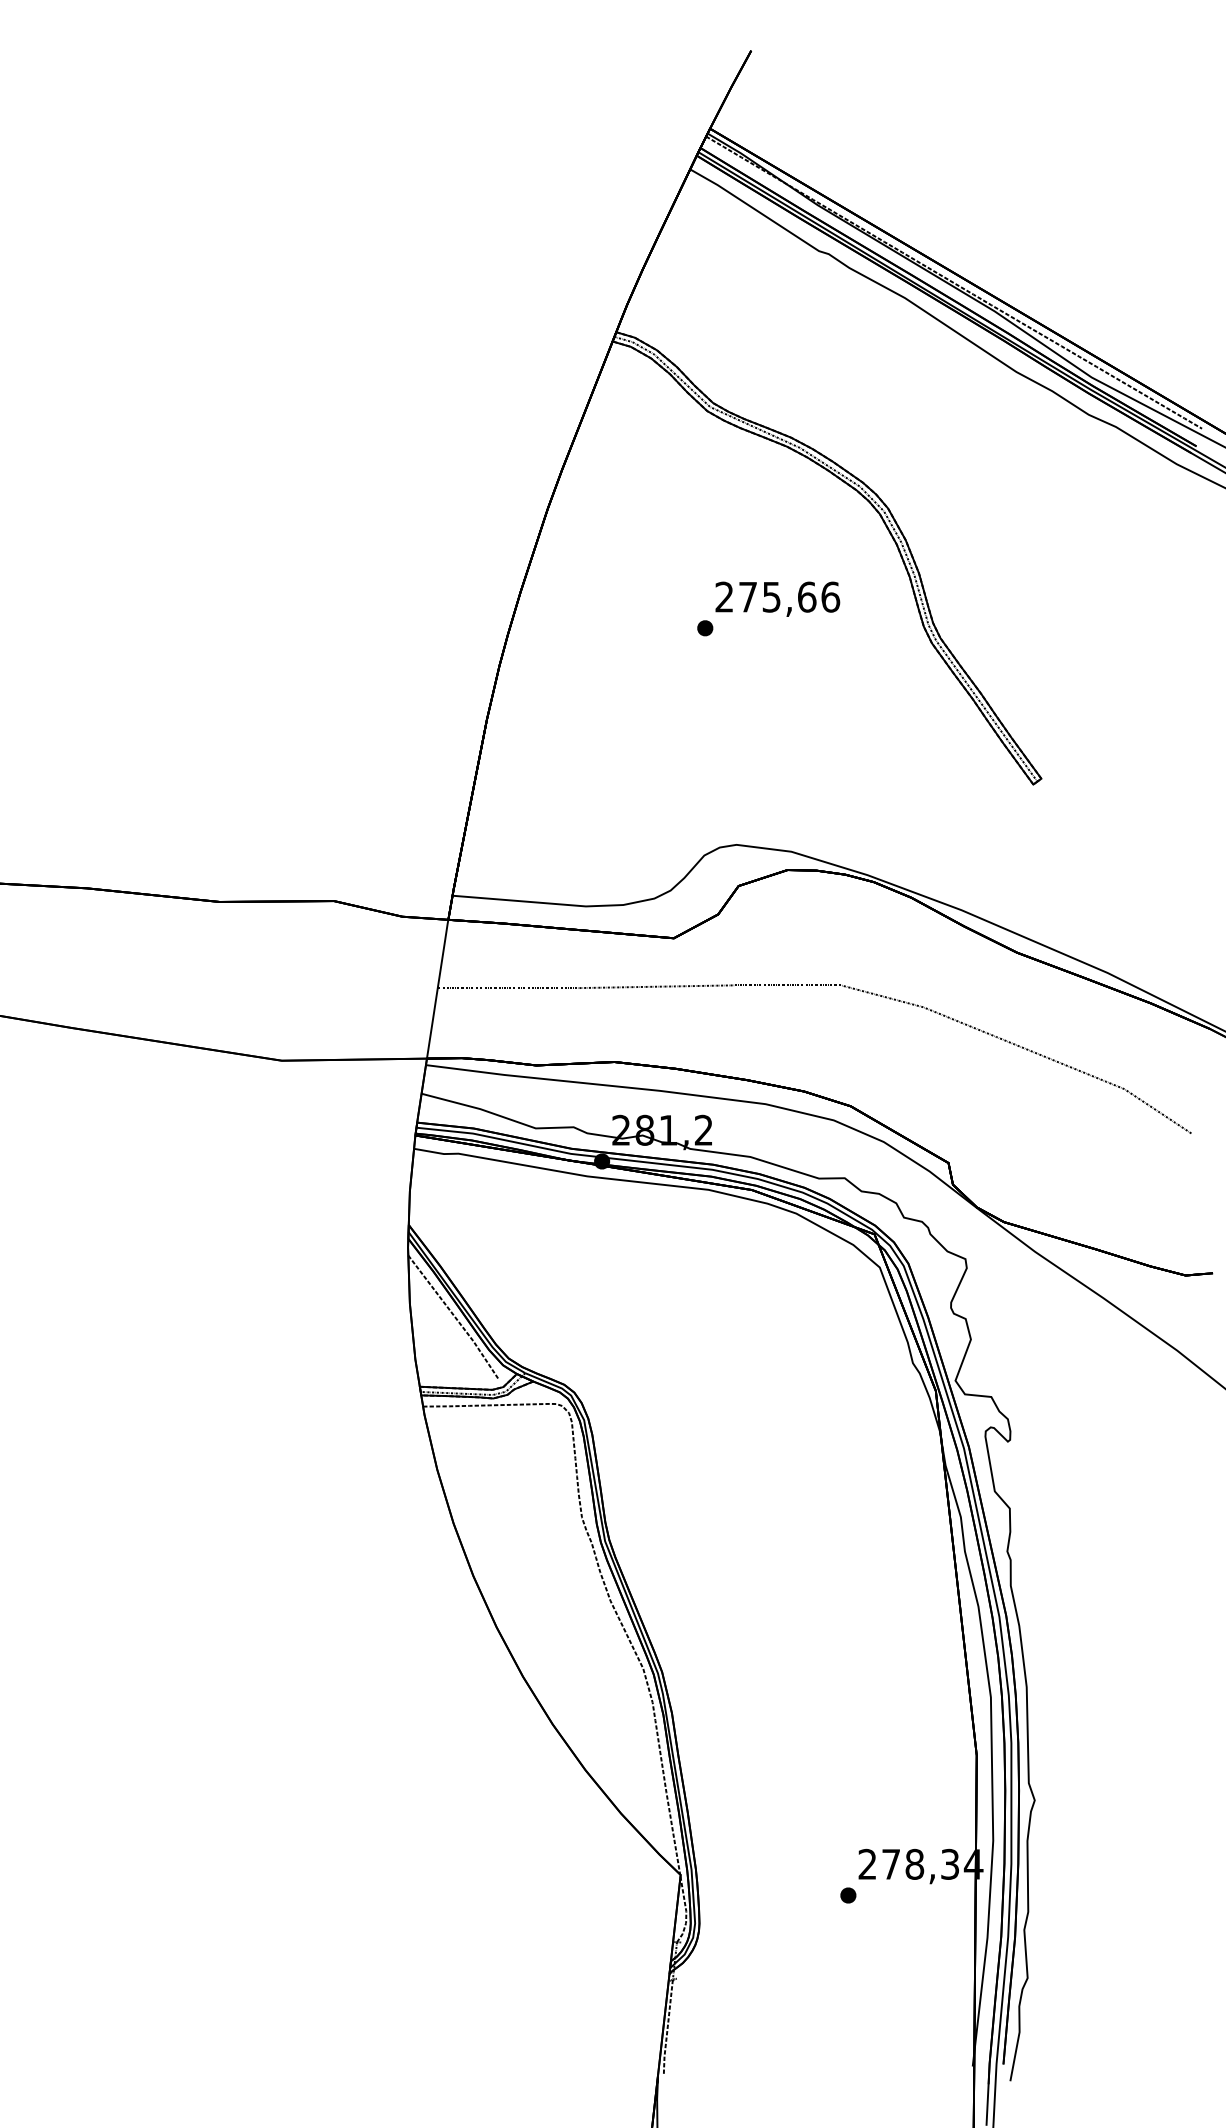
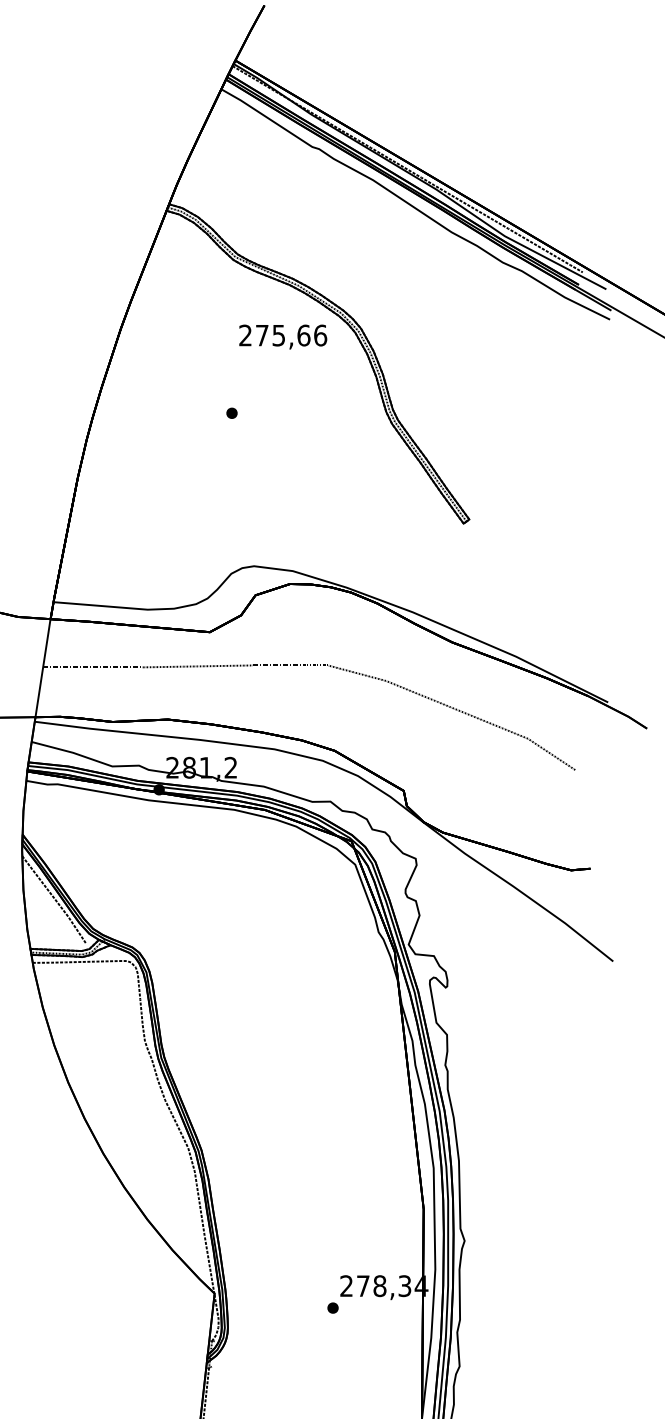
text: (777, 598) -> (283, 336), moved

